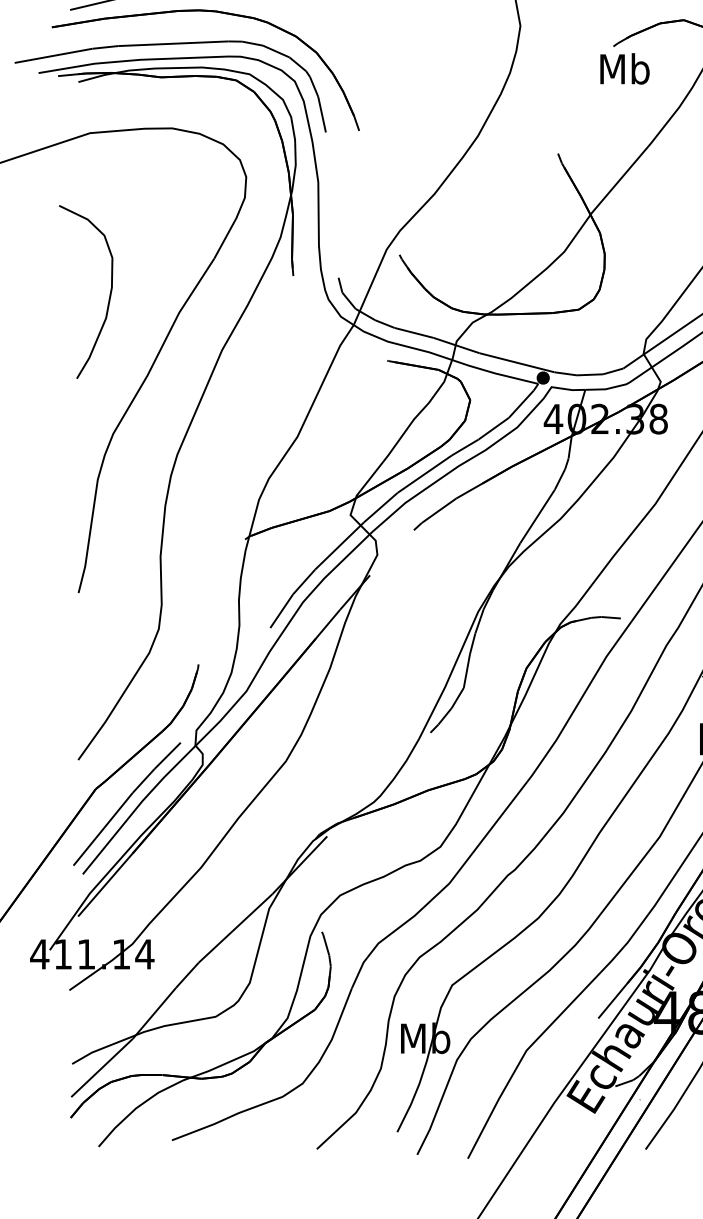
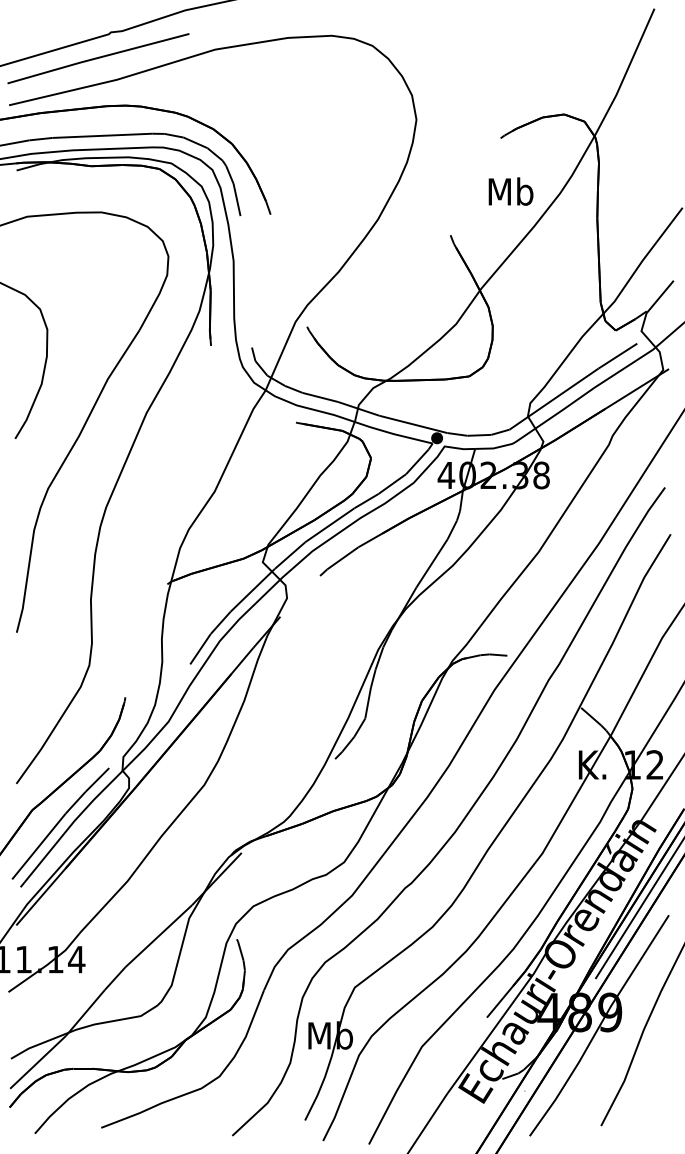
text: (624, 68) -> (510, 191), moved

